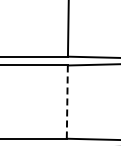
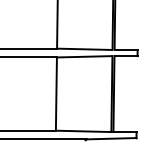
line: (67, 103) -> (56, 95), dashed -> solid

